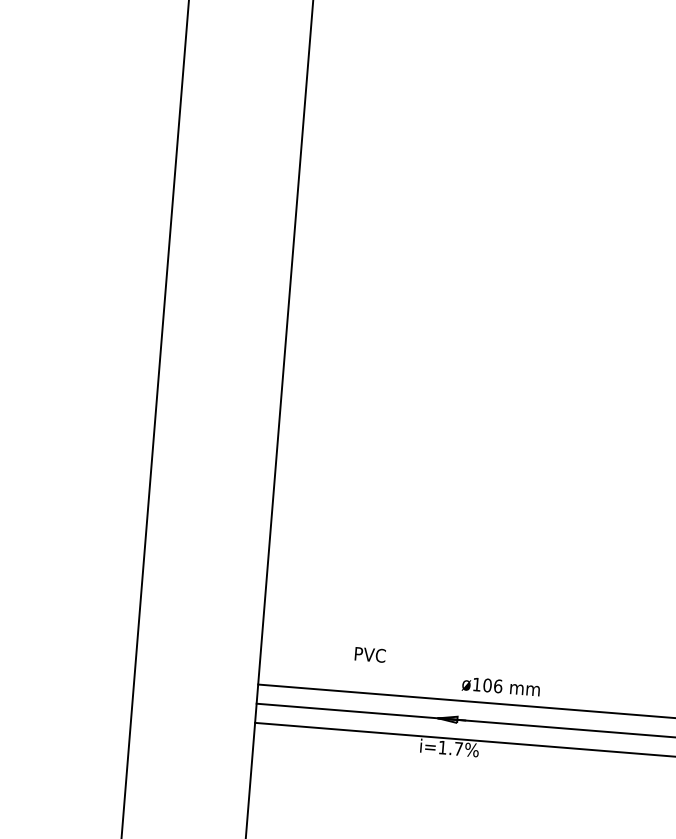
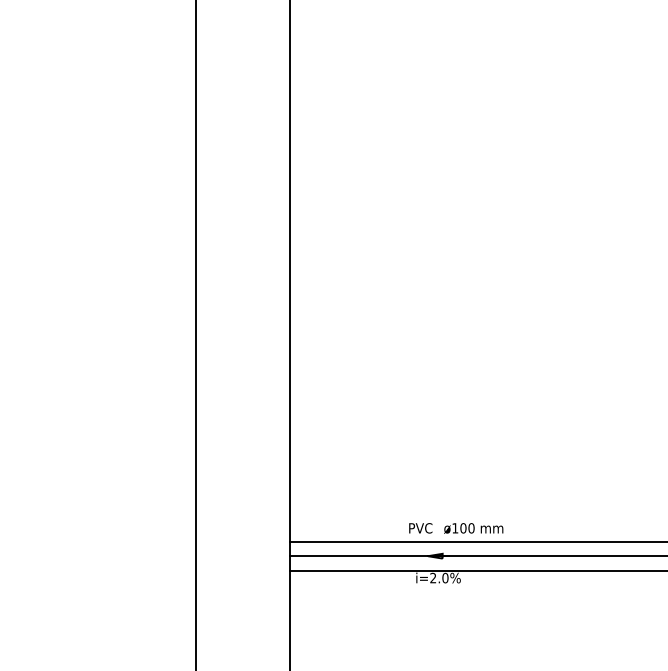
text: (369, 655) -> (420, 528), moved
text: (498, 686) -> (471, 528), ø106 -> ø100
text: (450, 747) -> (439, 577), i=1.7% -> i=2.0%

